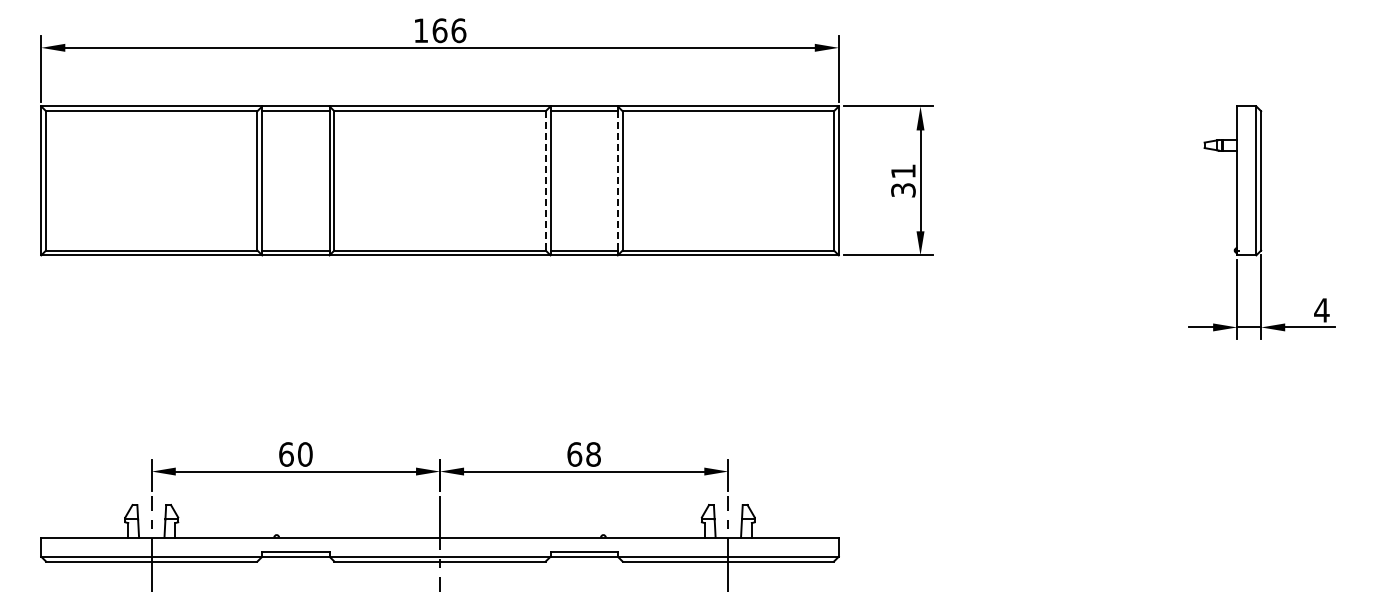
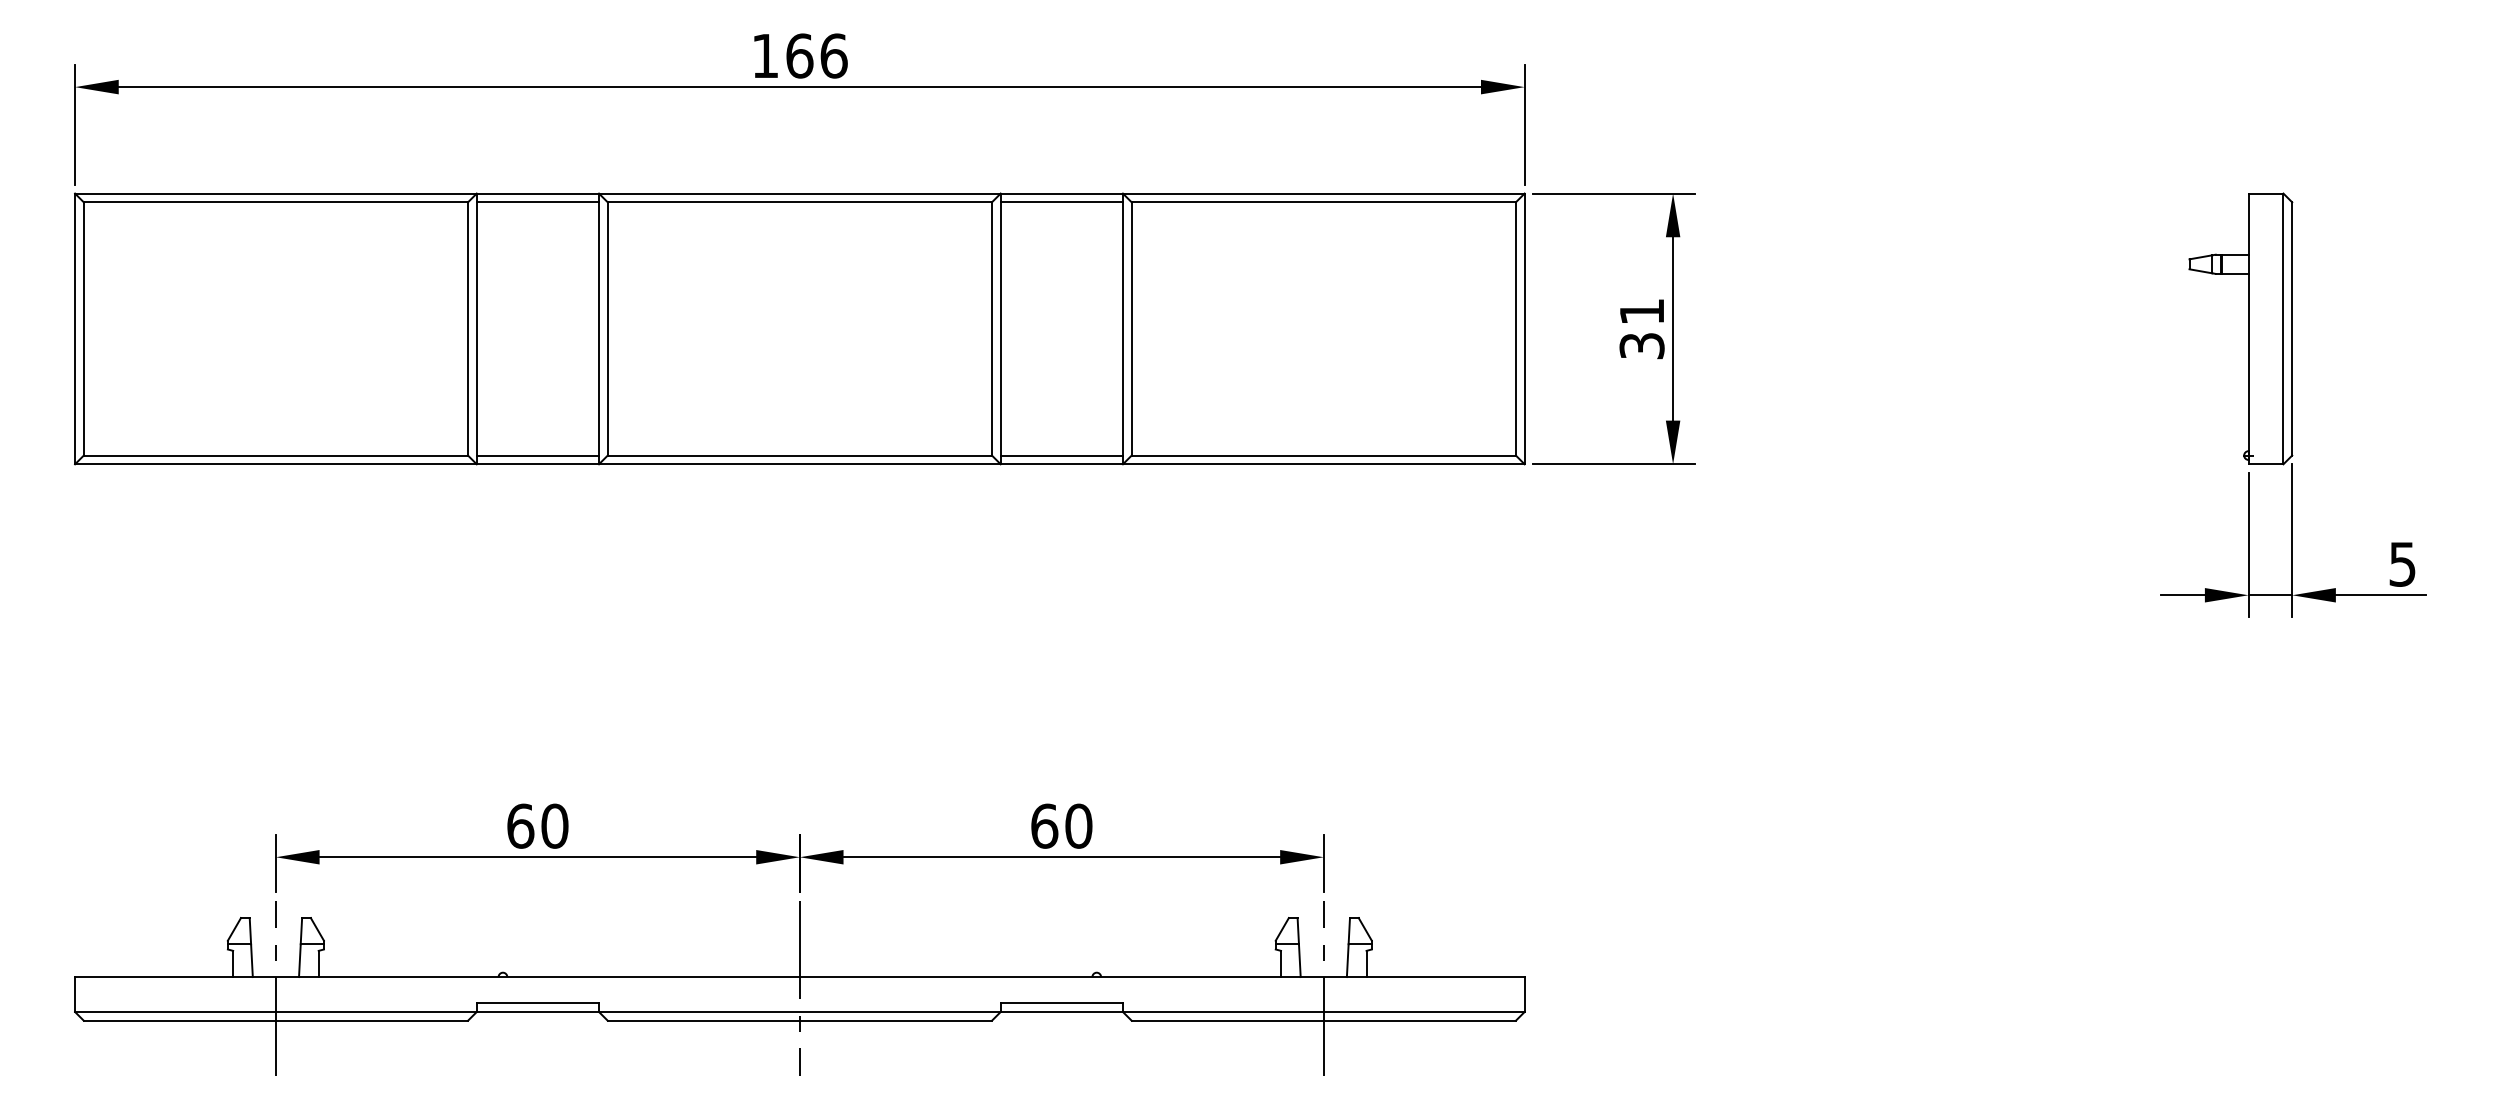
line: (545, 180) -> (991, 328), dashed -> solid
line: (617, 180) -> (1122, 328), dashed -> solid
text: (1321, 310) -> (2401, 564), 4 -> 5
text: (593, 454) -> (1078, 826), 68 -> 60

